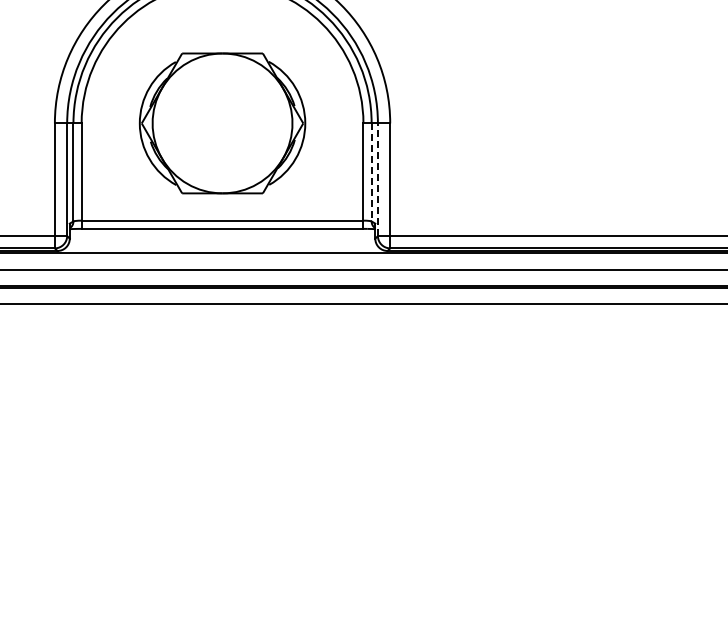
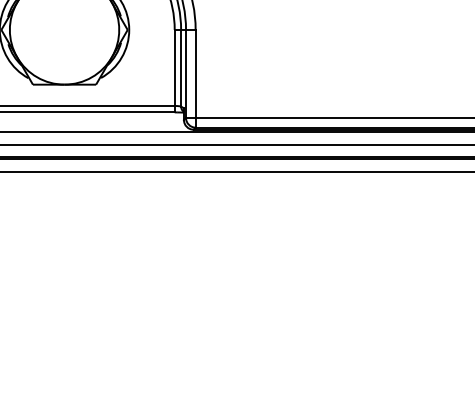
line: (371, 172) -> (181, 68), dashed -> solid
line: (377, 179) -> (185, 73), dashed -> solid

